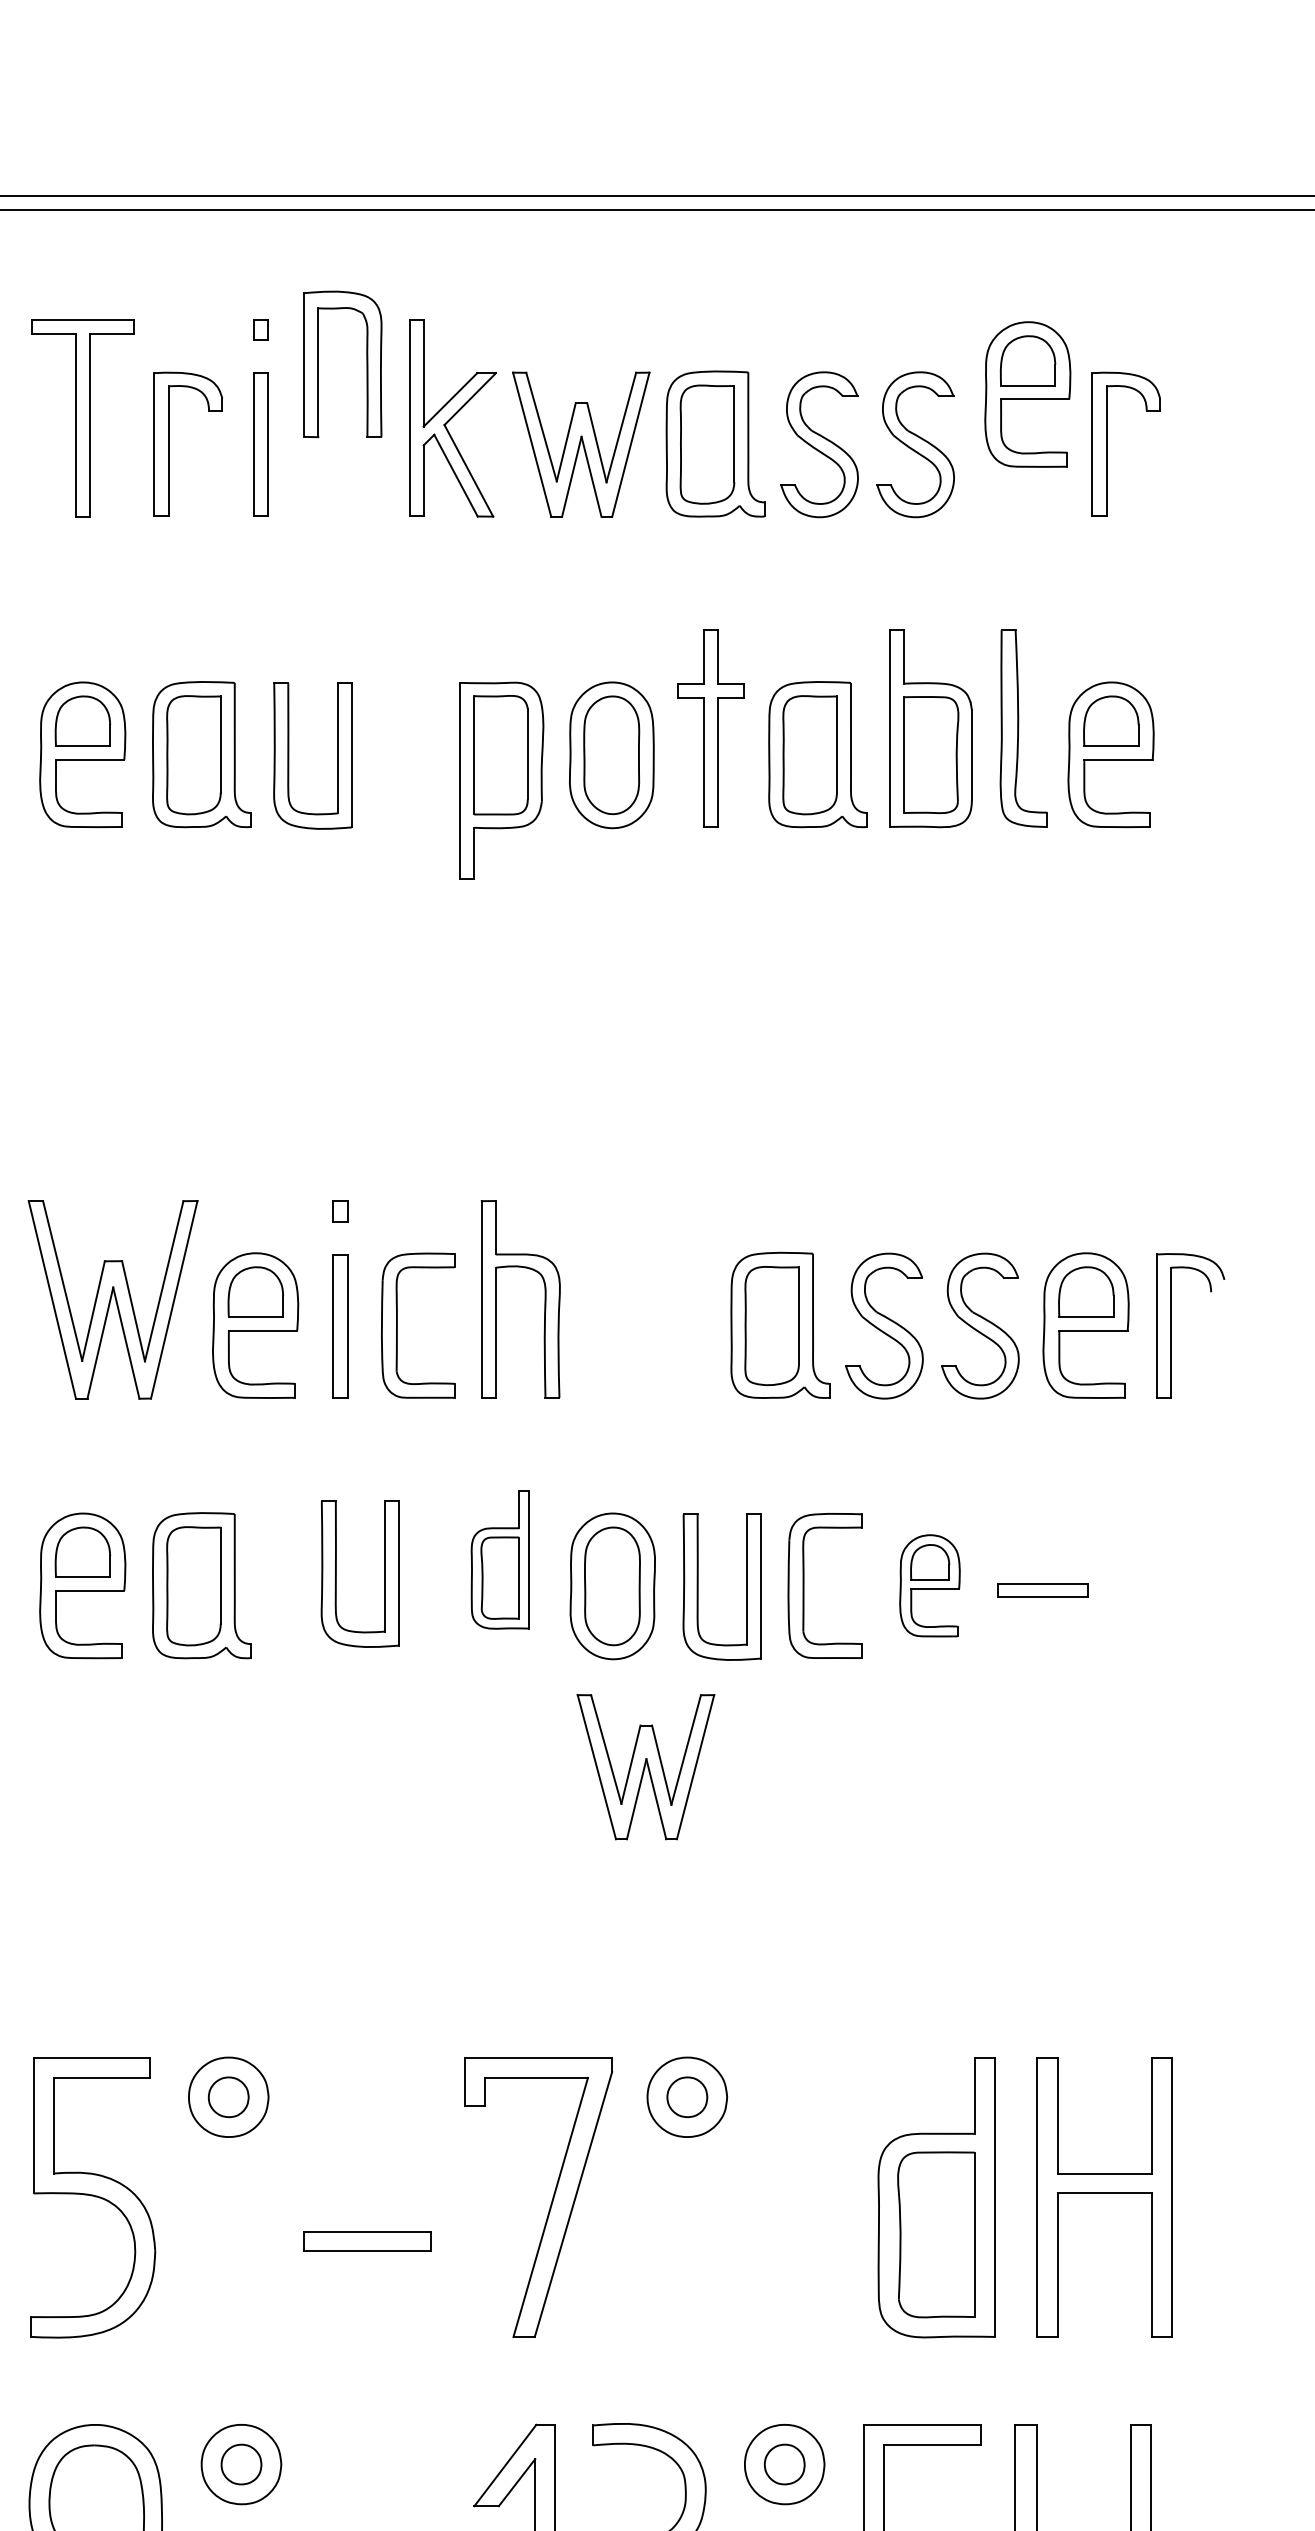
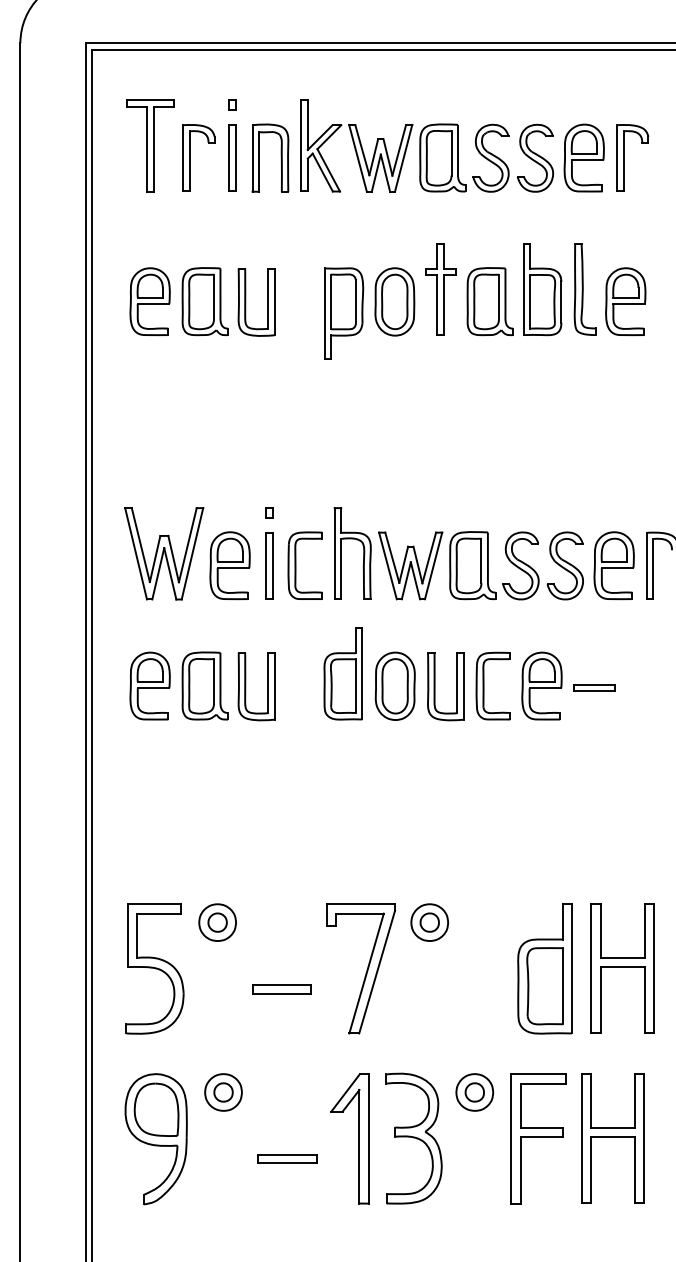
part: (364, 363) -> (280, 157), moved
part: (1026, 393) -> (583, 157), moved
part: (498, 1558) -> (342, 673), size x1.43
part: (338, 1573) -> (246, 686), moved
part: (928, 1584) -> (541, 685), size x1.43
part: (645, 1766) -> (410, 565), moved

